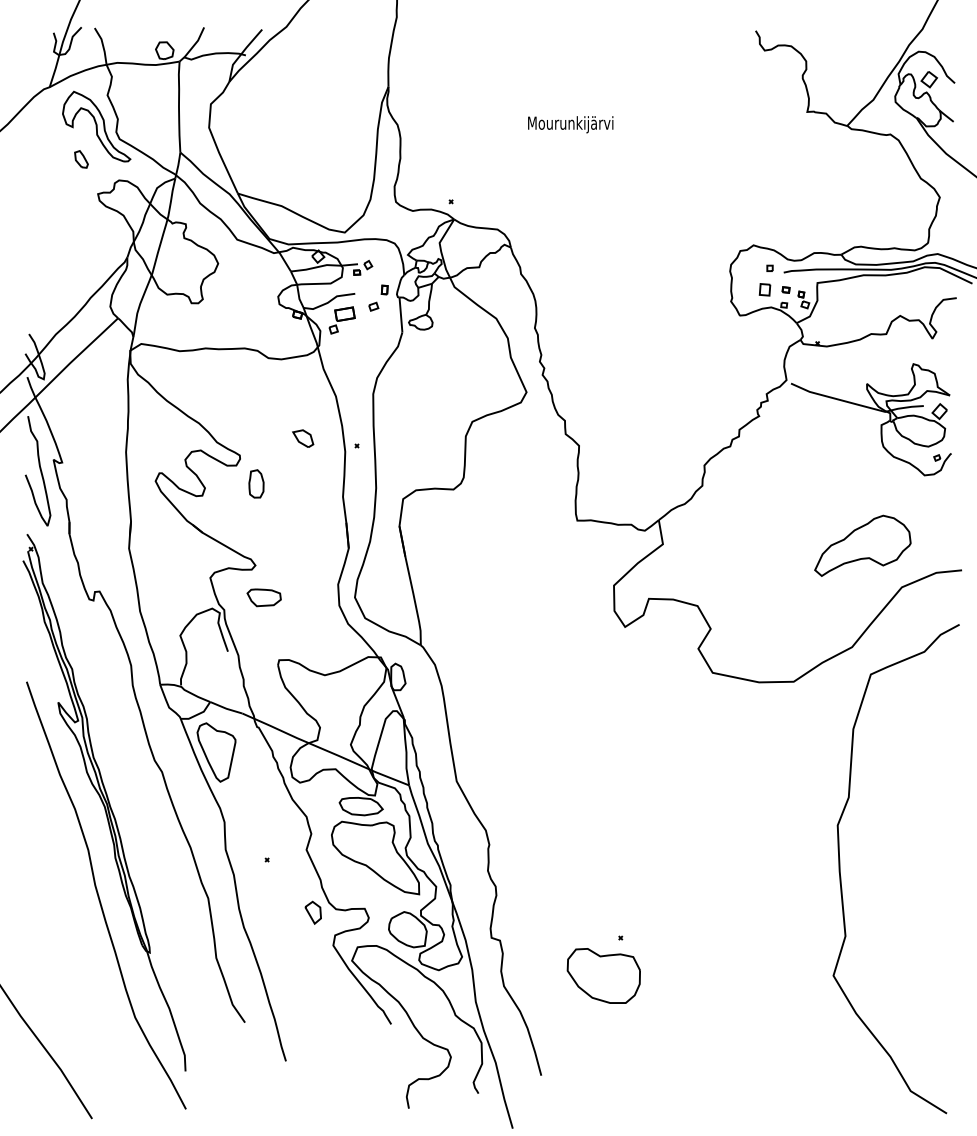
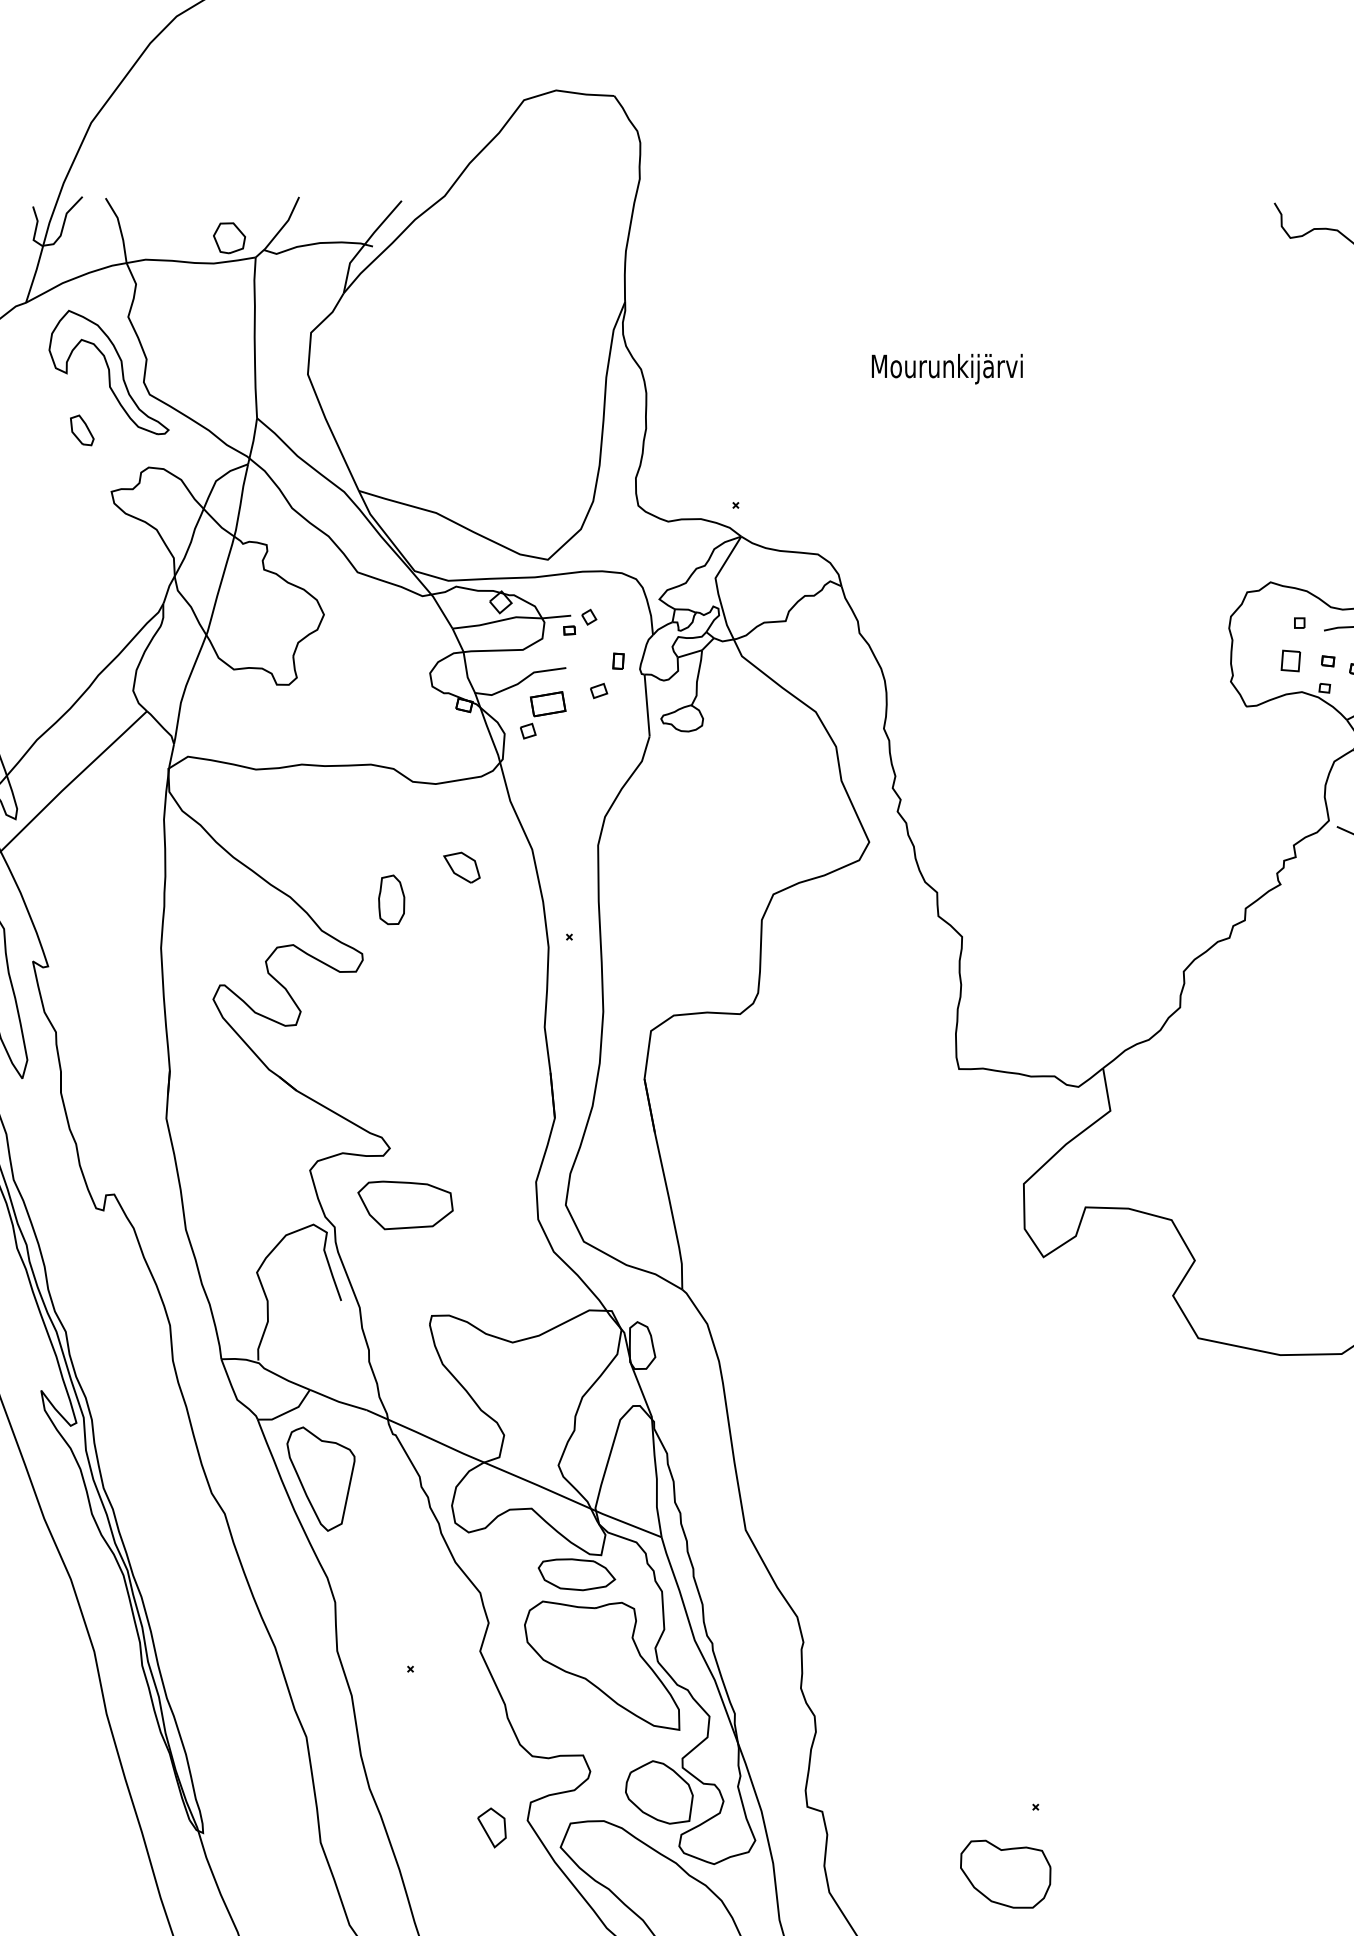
part: (303, 438) -> (462, 867), moved
part: (256, 483) -> (391, 899), moved
part: (263, 597) -> (404, 1205), size x1.6
part: (312, 912) -> (490, 1827), moved
part: (603, 975) -> (1005, 1873), size x0.7

